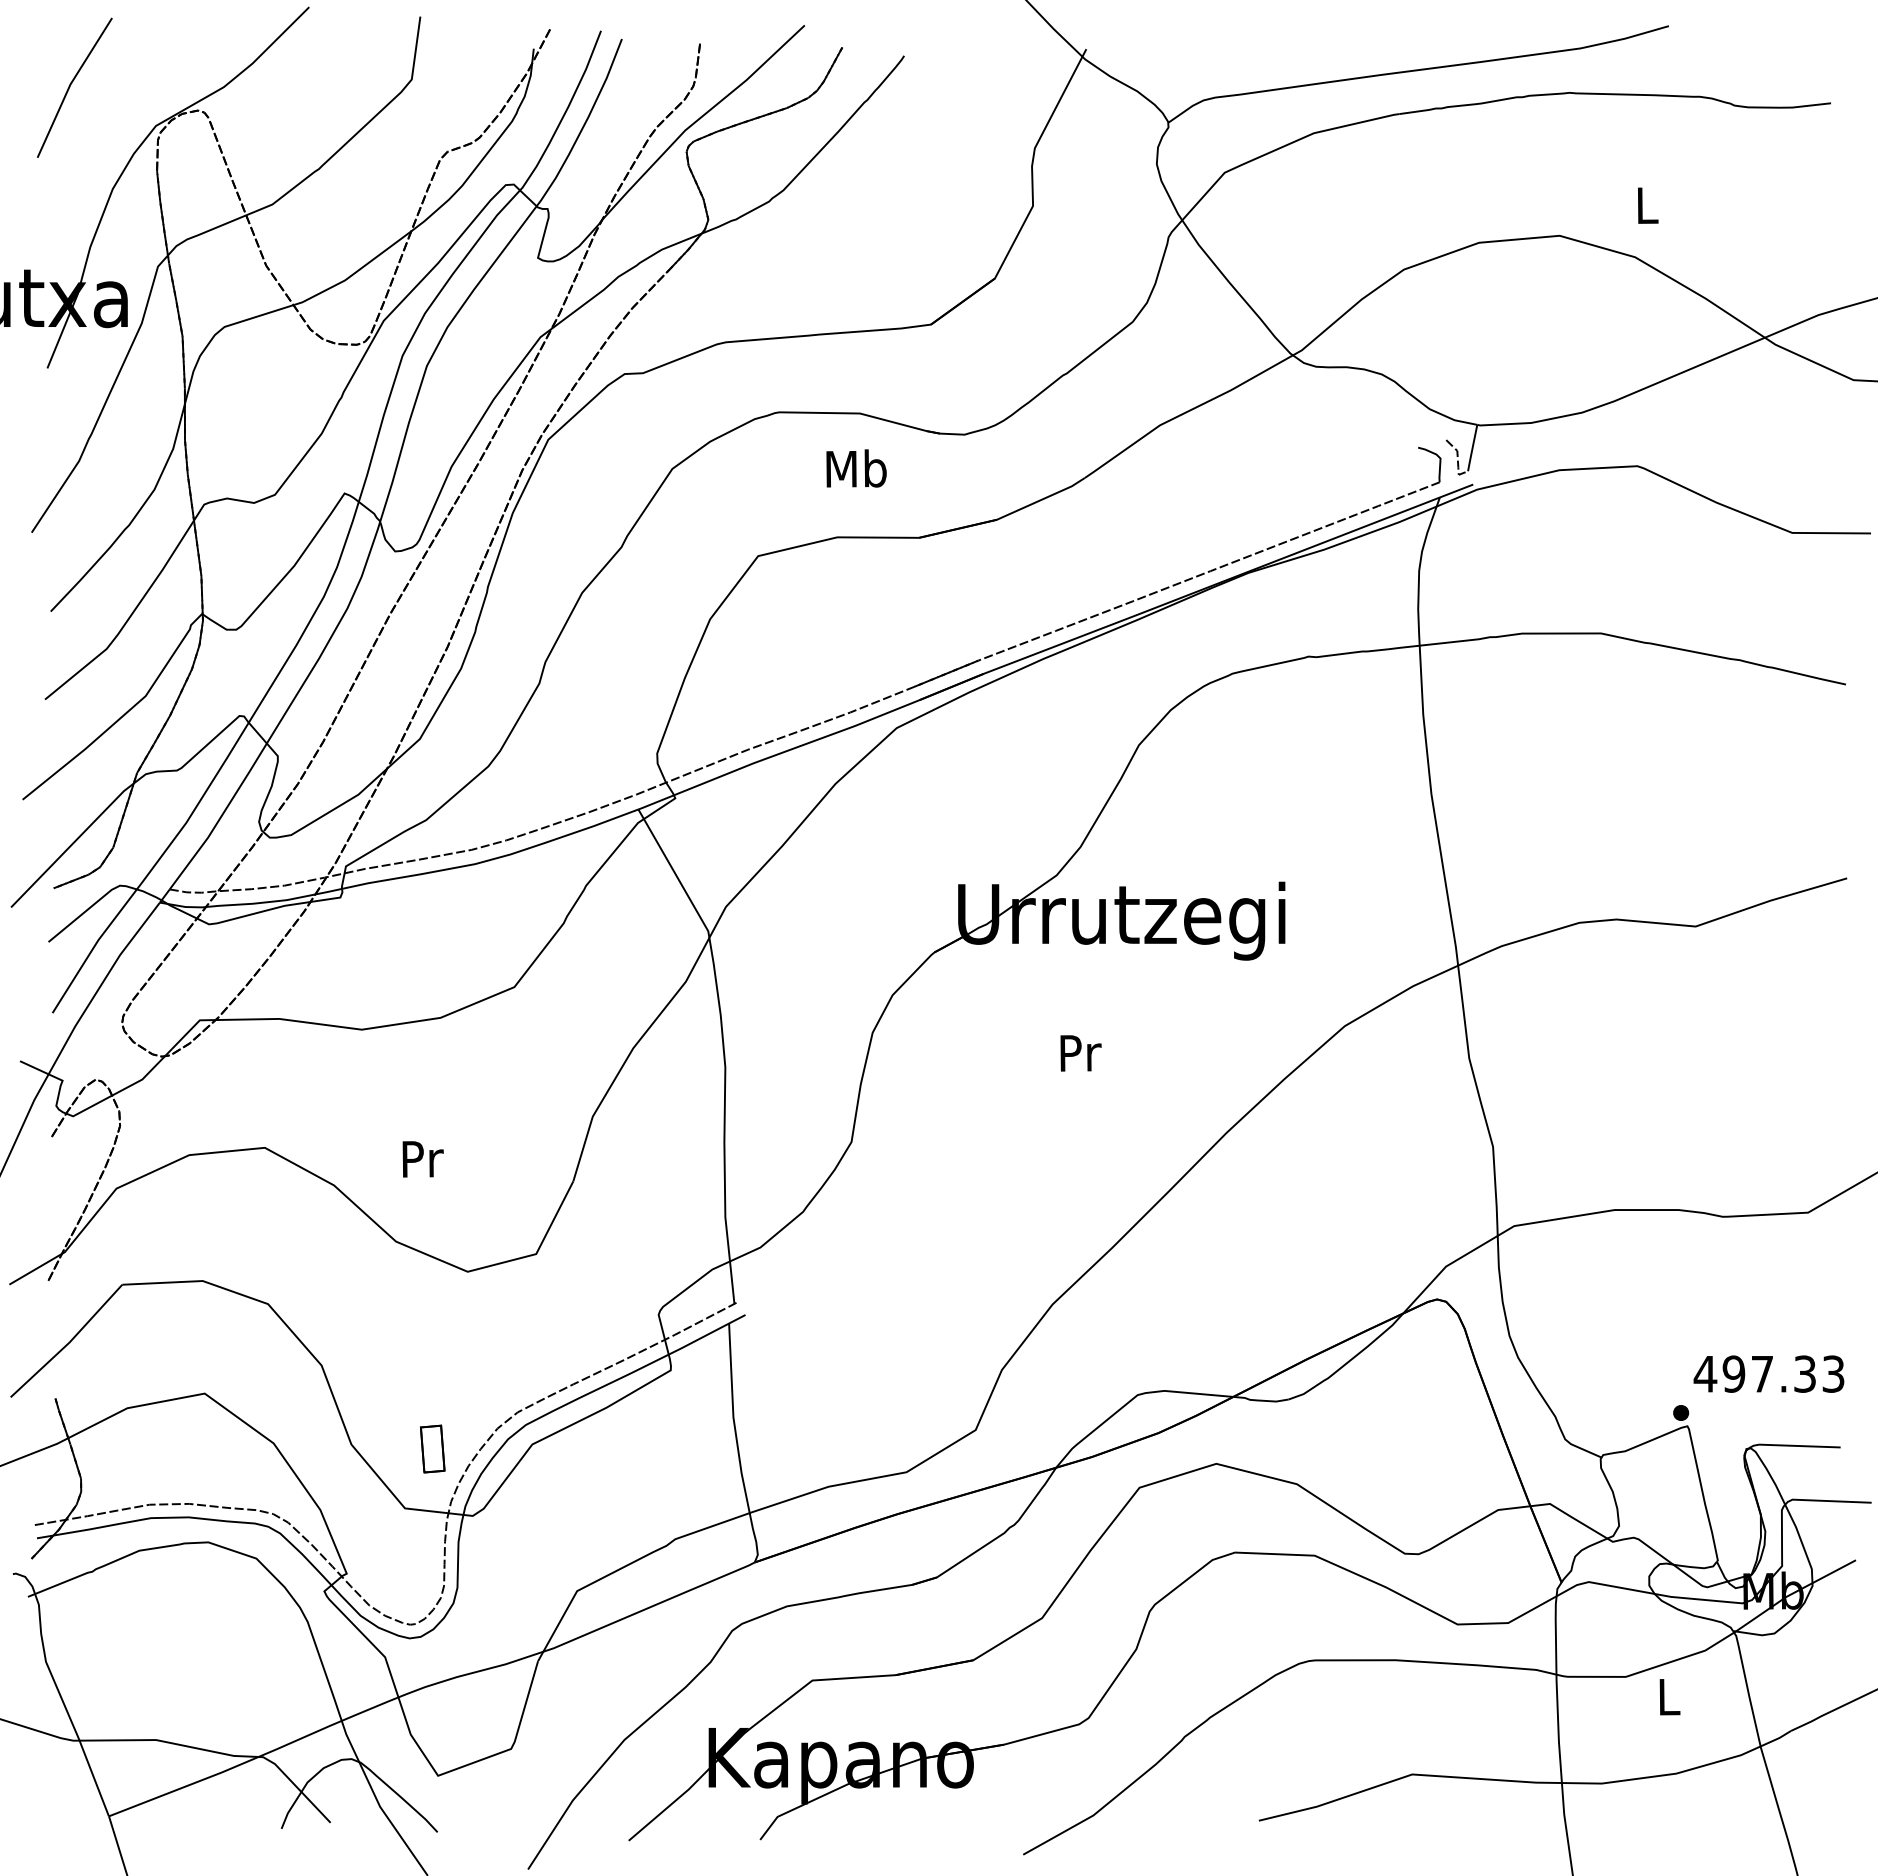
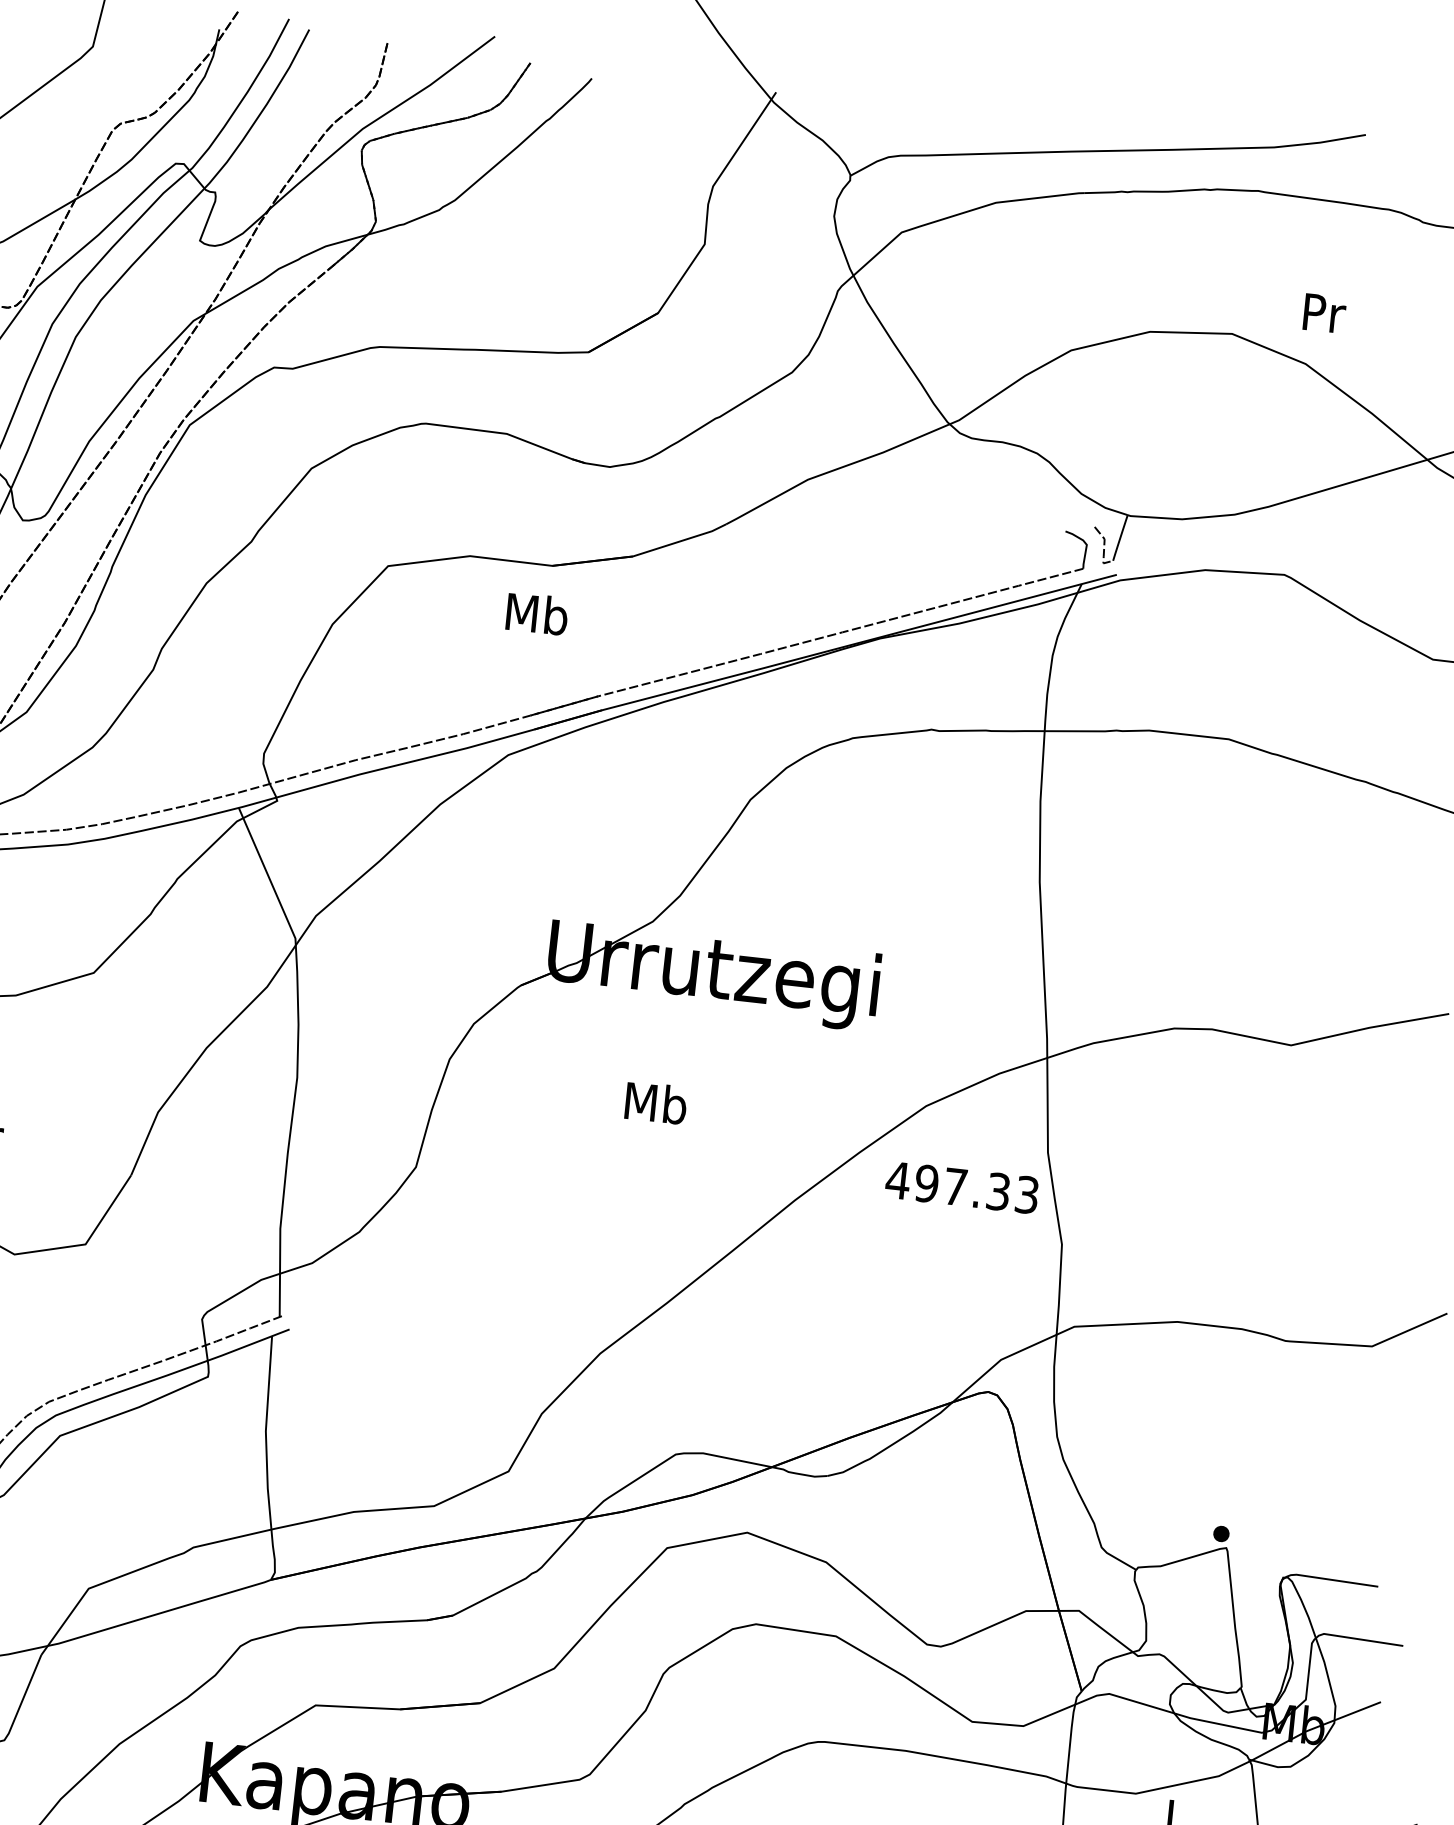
text: (1647, 205) -> (1324, 313), L -> Pr
text: (856, 468) -> (537, 613), moved
text: (1079, 1052) -> (655, 1102), Pr -> Mb
text: (1768, 1373) -> (961, 1186), moved

